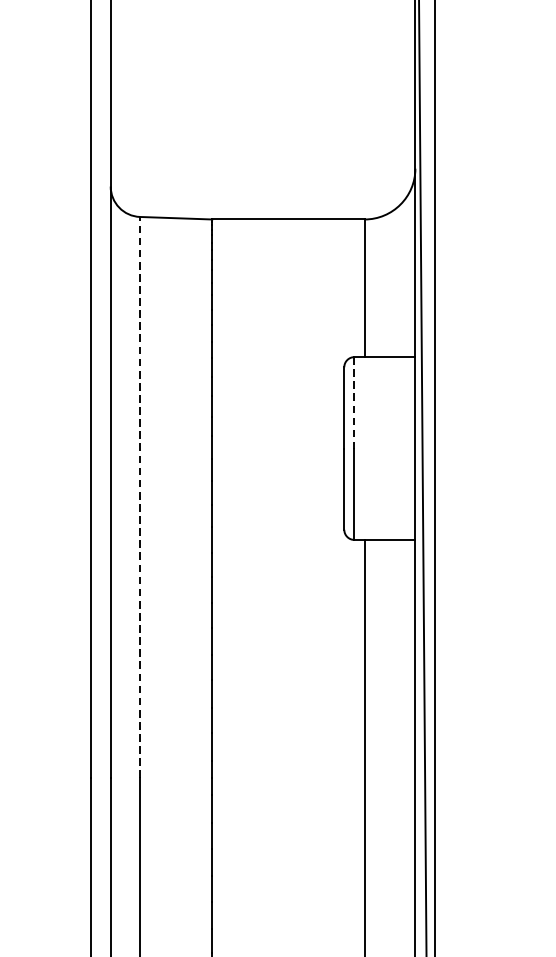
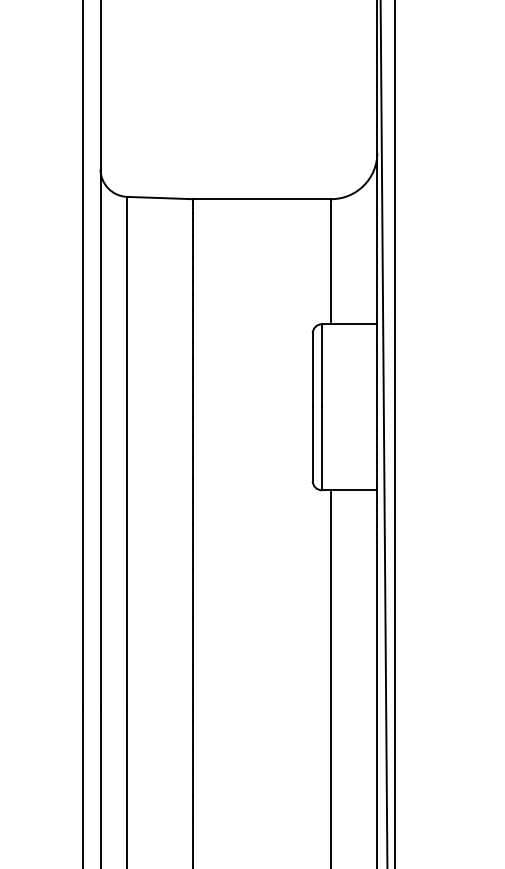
line: (353, 402) -> (321, 365), dashed -> solid
line: (140, 497) -> (127, 451), dashed -> solid

